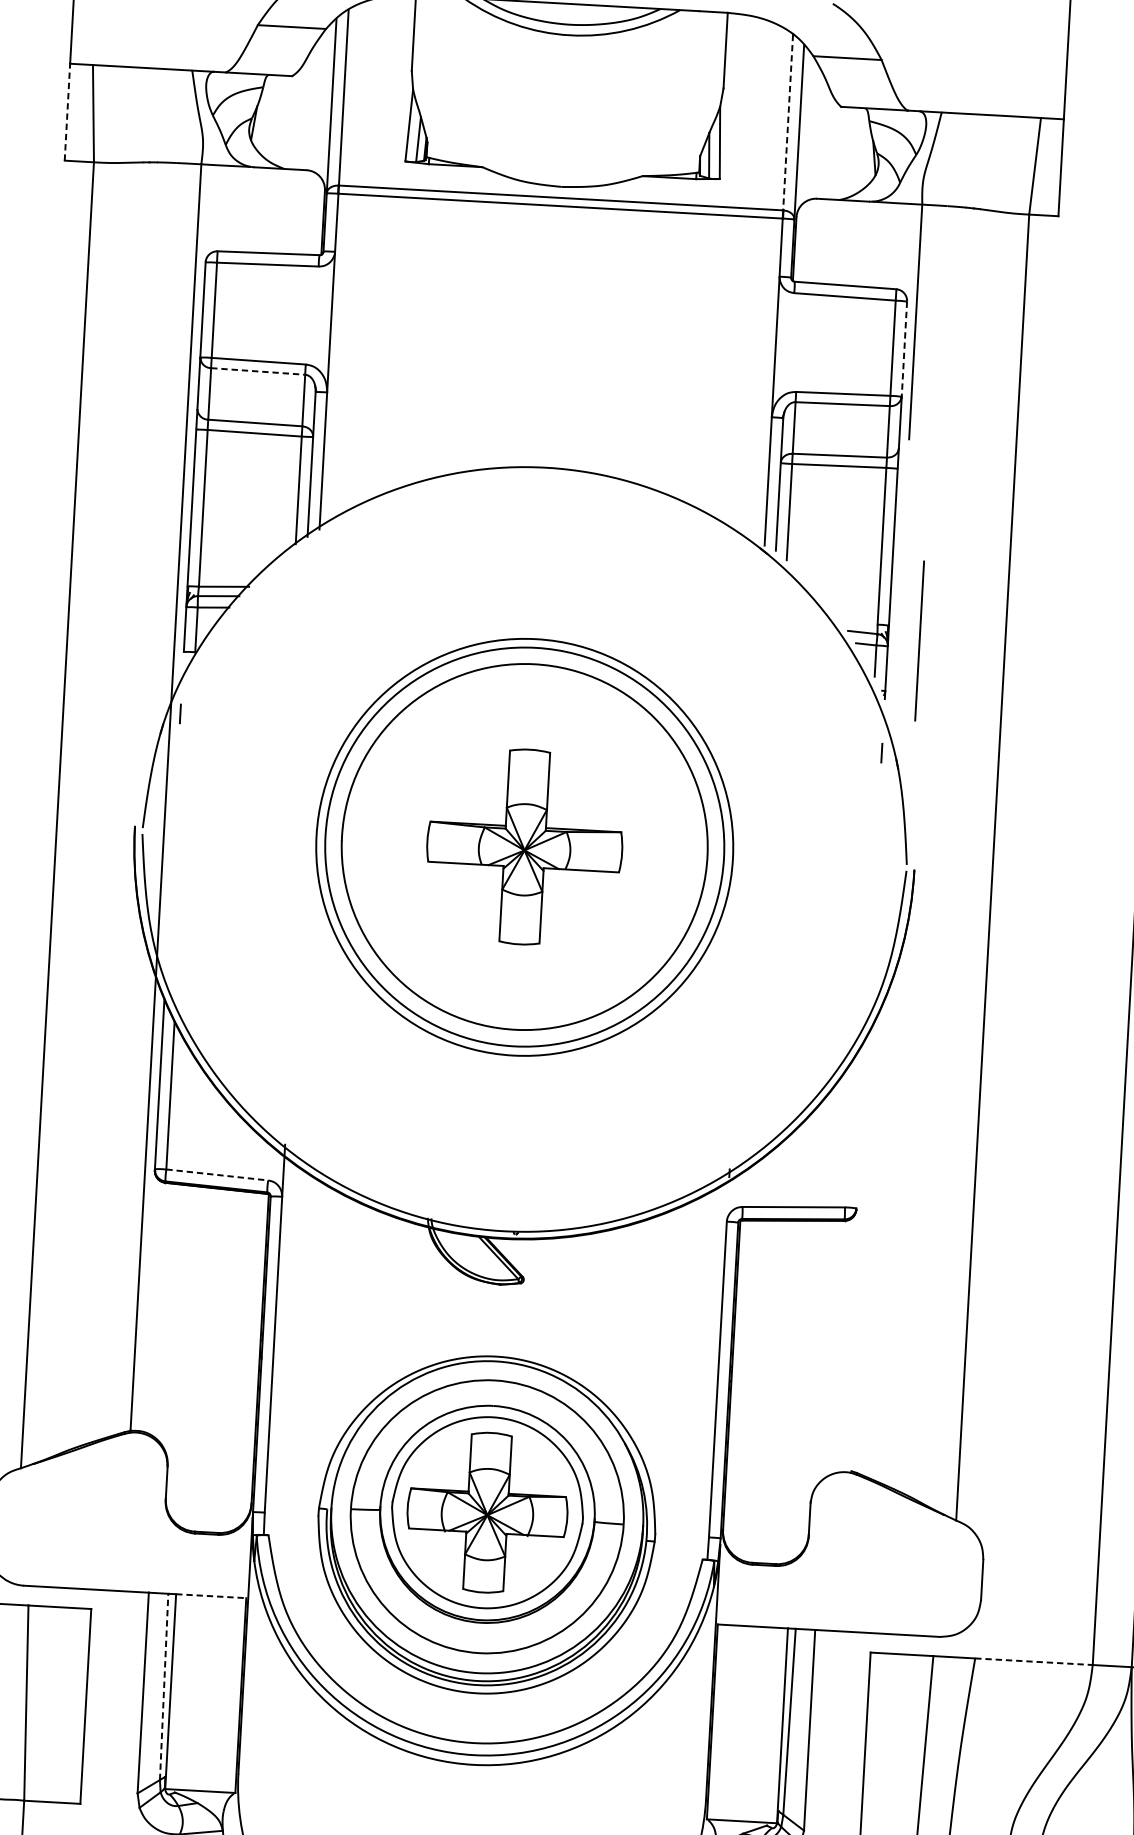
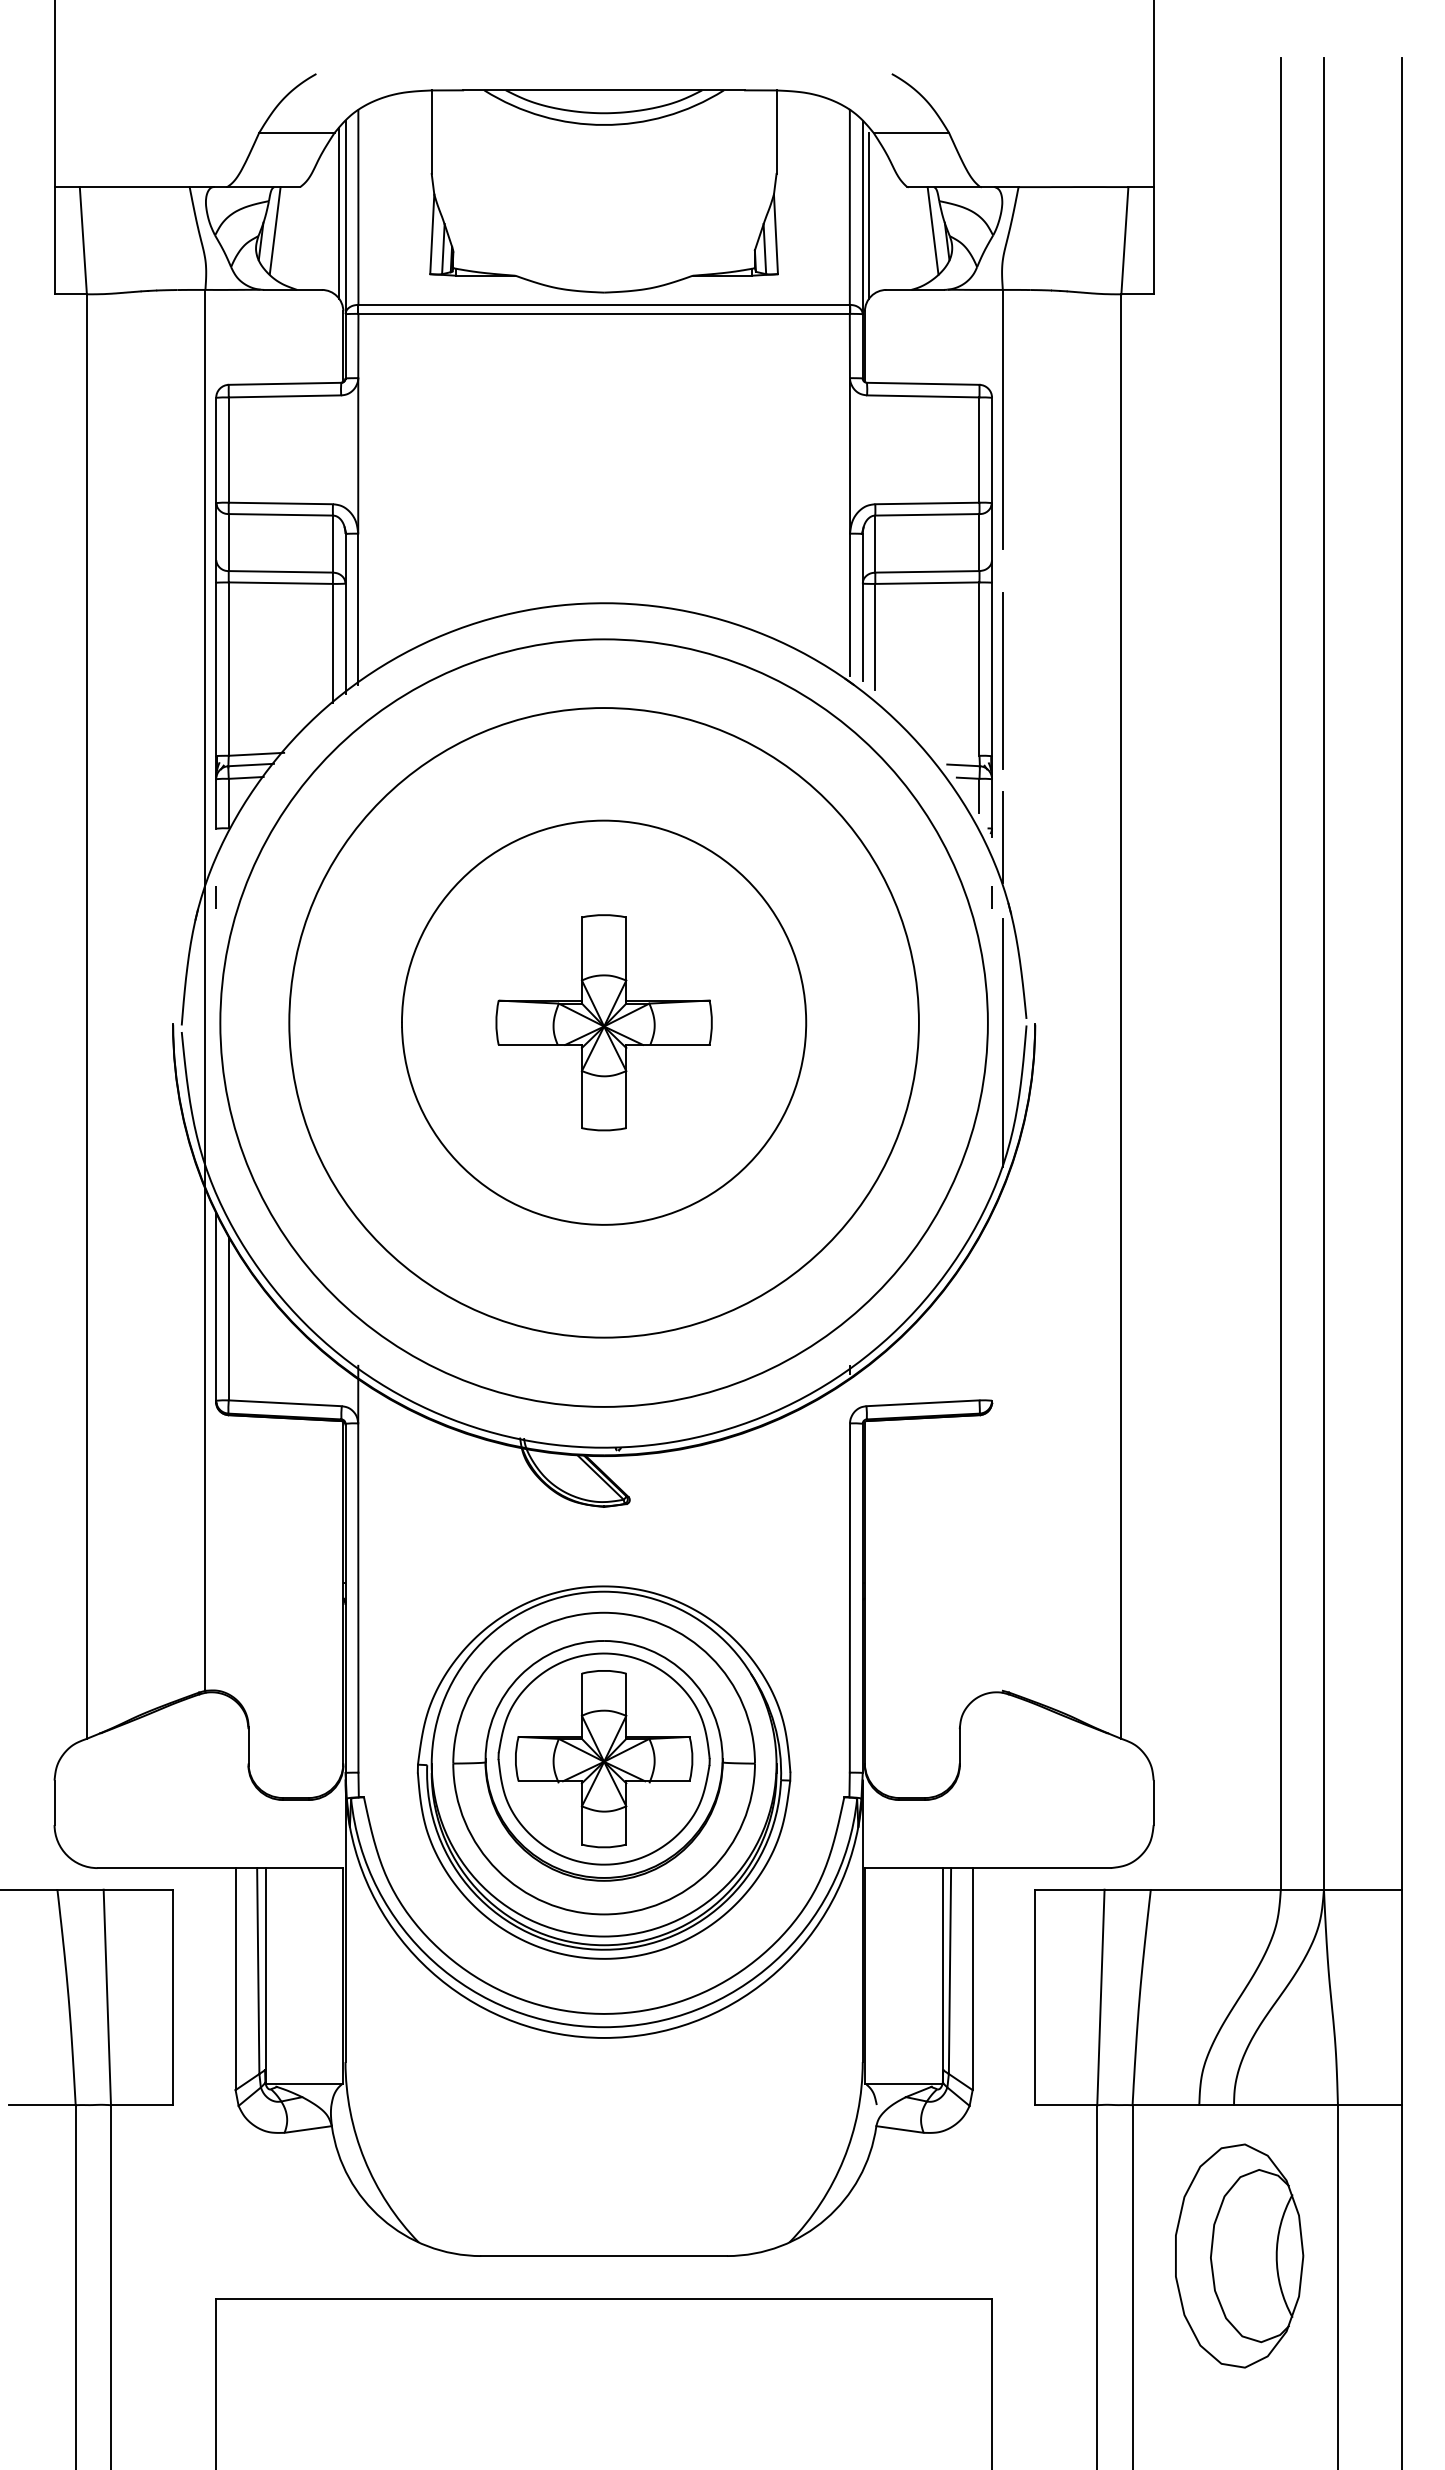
line: (326, 102) -> (339, 213), added
line: (67, 112) -> (54, 240), dashed -> solid
line: (266, 114) -> (274, 230), added
line: (787, 123) -> (849, 208), dashed -> solid
line: (805, 130) -> (869, 215), added
line: (861, 147) -> (932, 230), added
line: (904, 349) -> (992, 450), dashed -> solid
line: (258, 371) -> (281, 514), dashed -> solid
line: (919, 640) -> (1002, 680), moved
line: (894, 698) -> (1002, 836), added
circle: (524, 846) -> (603, 1022), size x1.43
circle: (524, 846) -> (603, 1022), size x1.67
line: (883, 885) -> (1002, 1043), added
line: (217, 1175) -> (285, 1403), dashed -> solid
line: (211, 1596) -> (304, 1868), dashed -> solid
line: (1034, 1661) -> (1216, 1889), dashed -> solid
line: (164, 1687) -> (258, 1971), dashed -> solid

